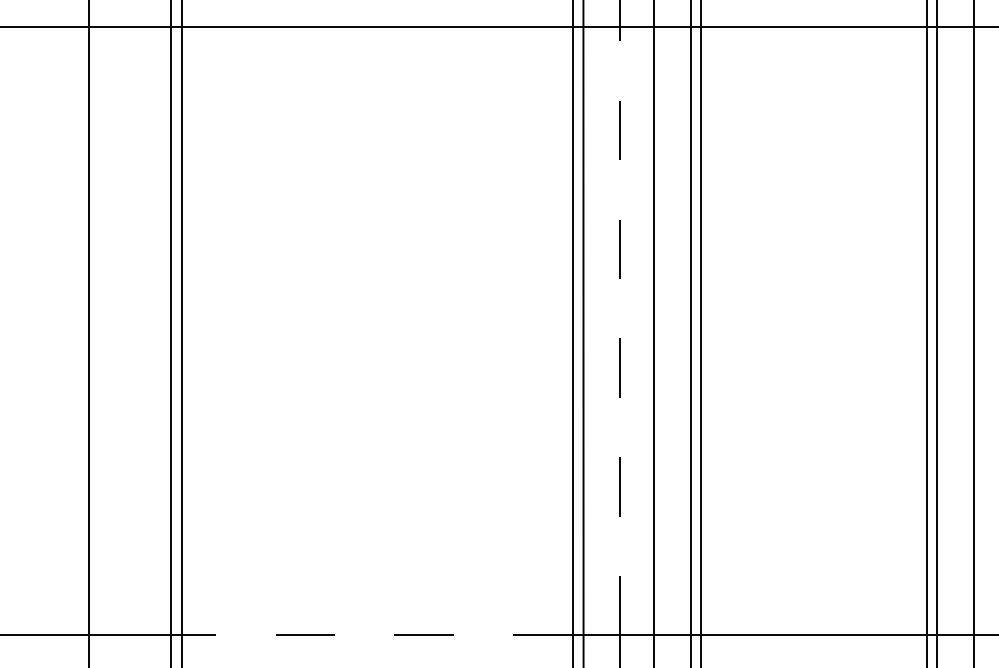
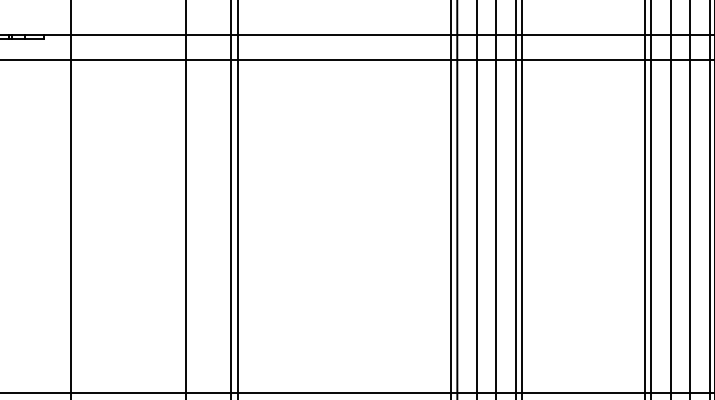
line: (620, 330) -> (477, 226), dashed -> solid
line: (377, 635) -> (344, 393), dashed -> solid

